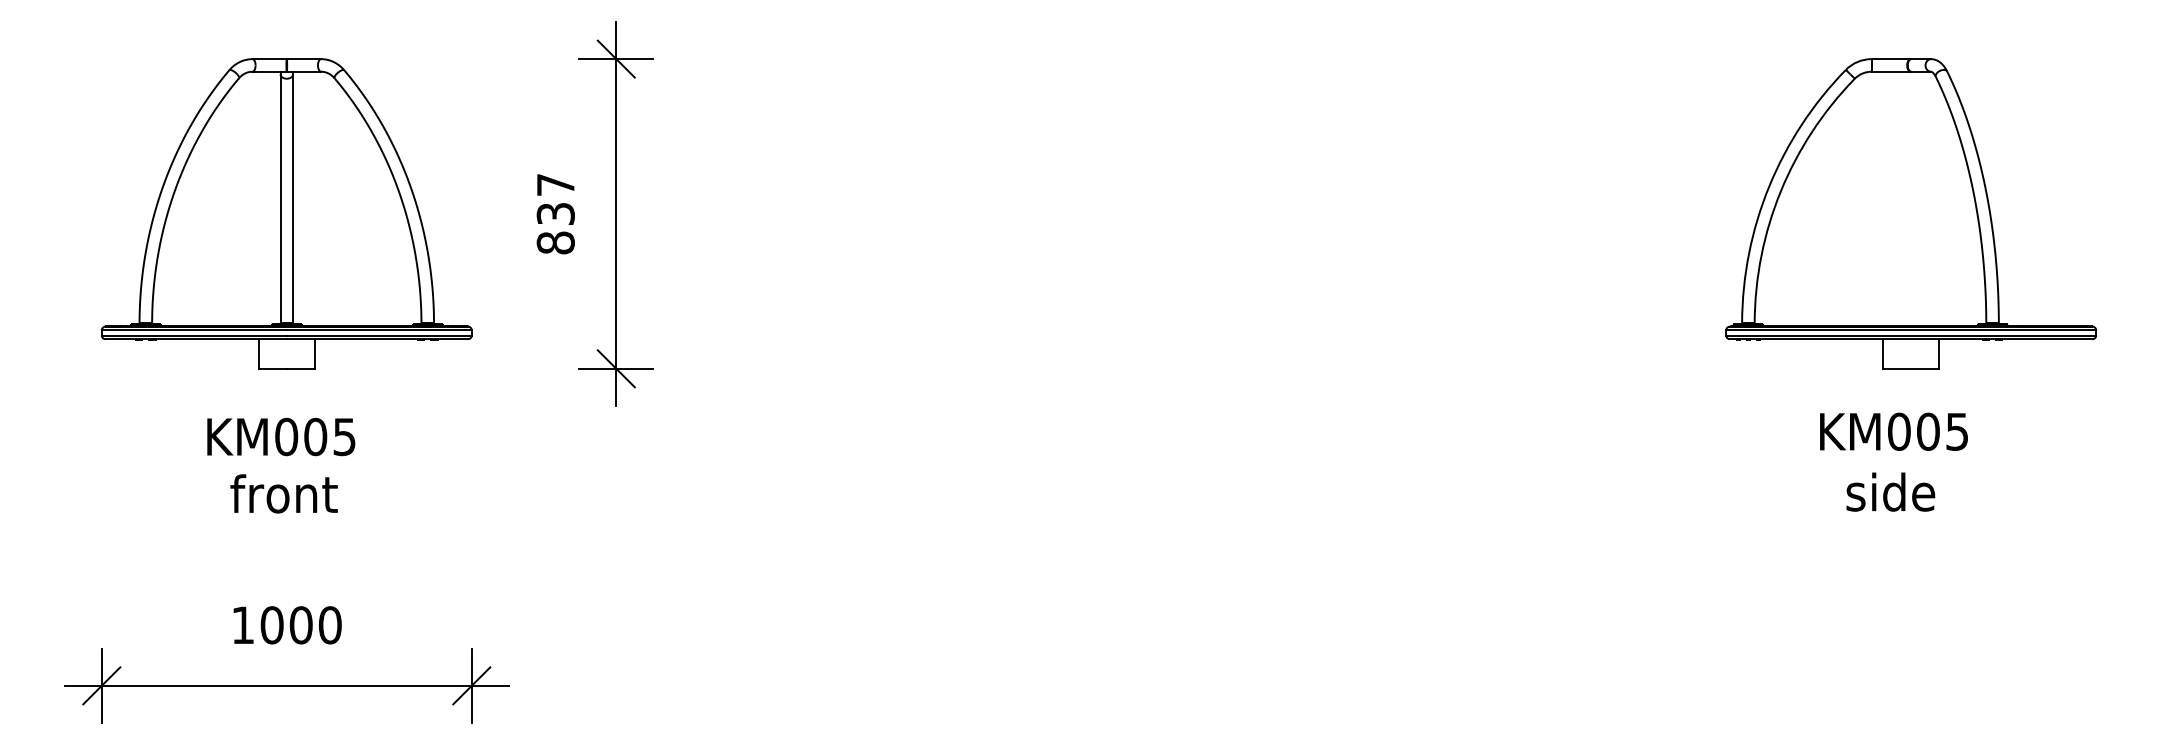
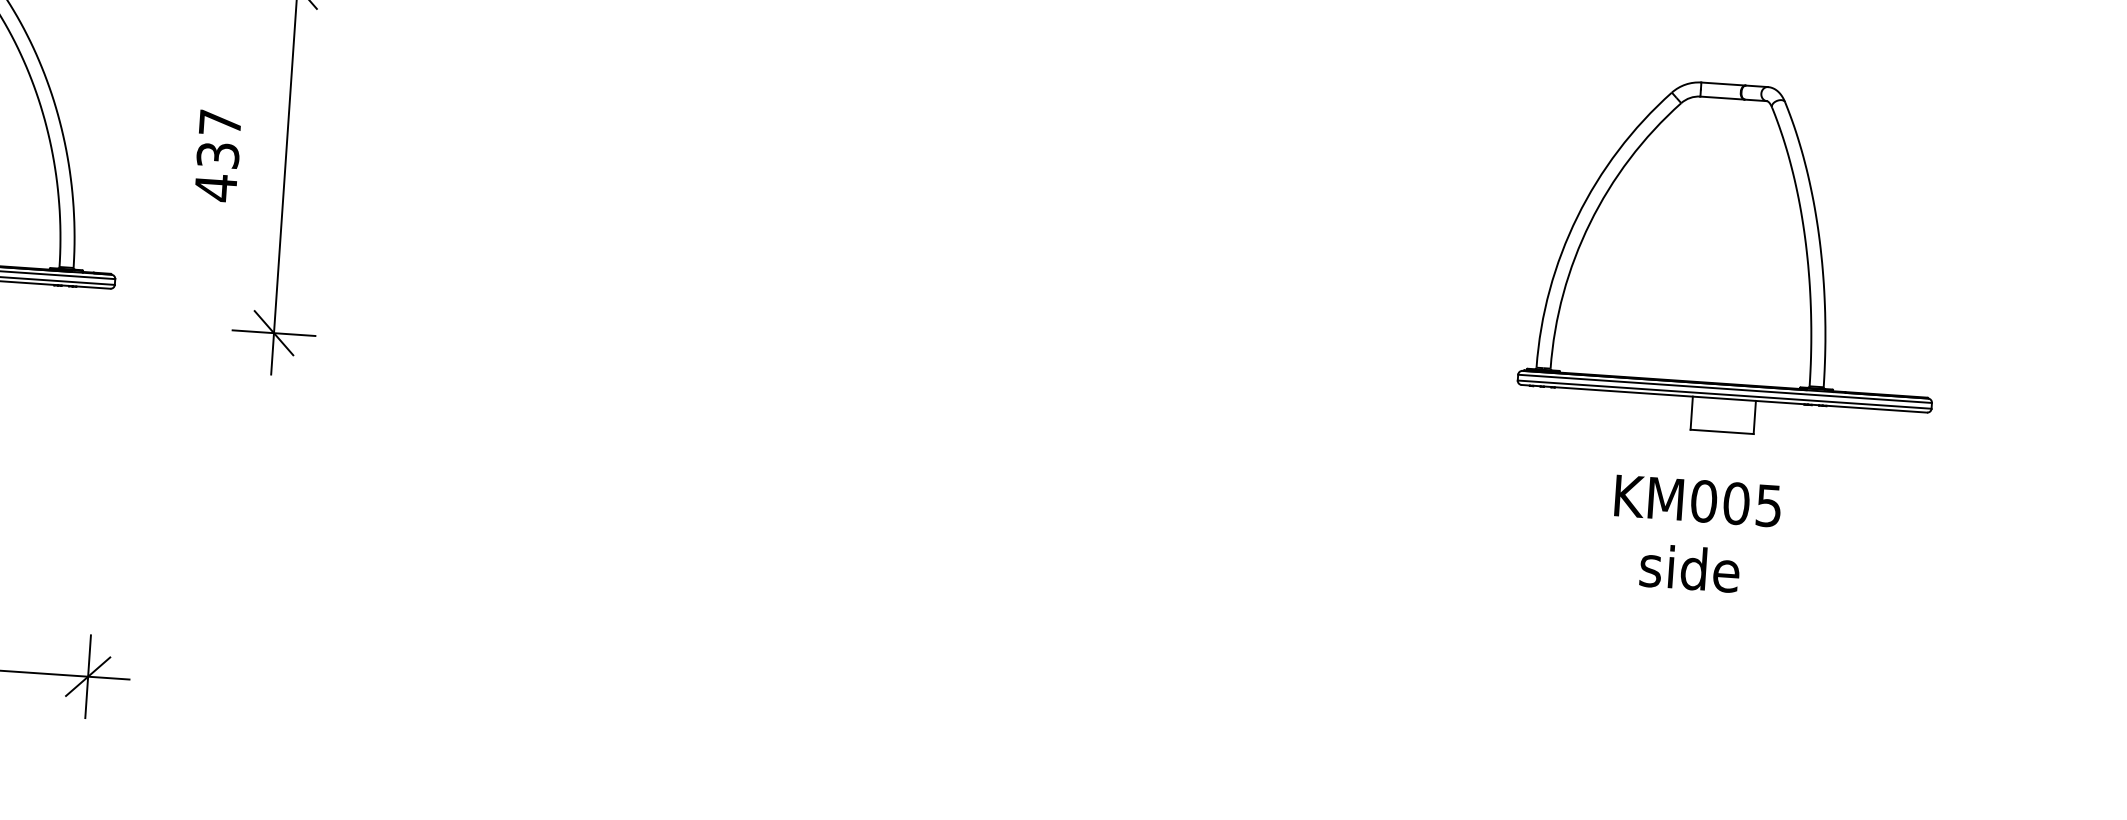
text: (555, 243) -> (215, 188), 837 -> 437

